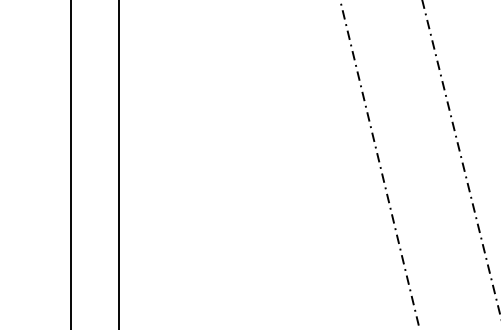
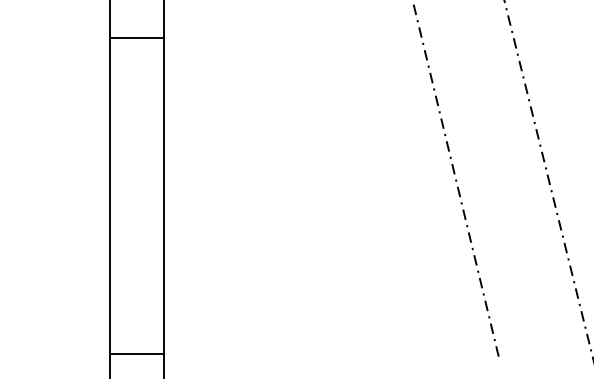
line: (94, 40) -> (136, 38), added
line: (94, 323) -> (136, 354), added

